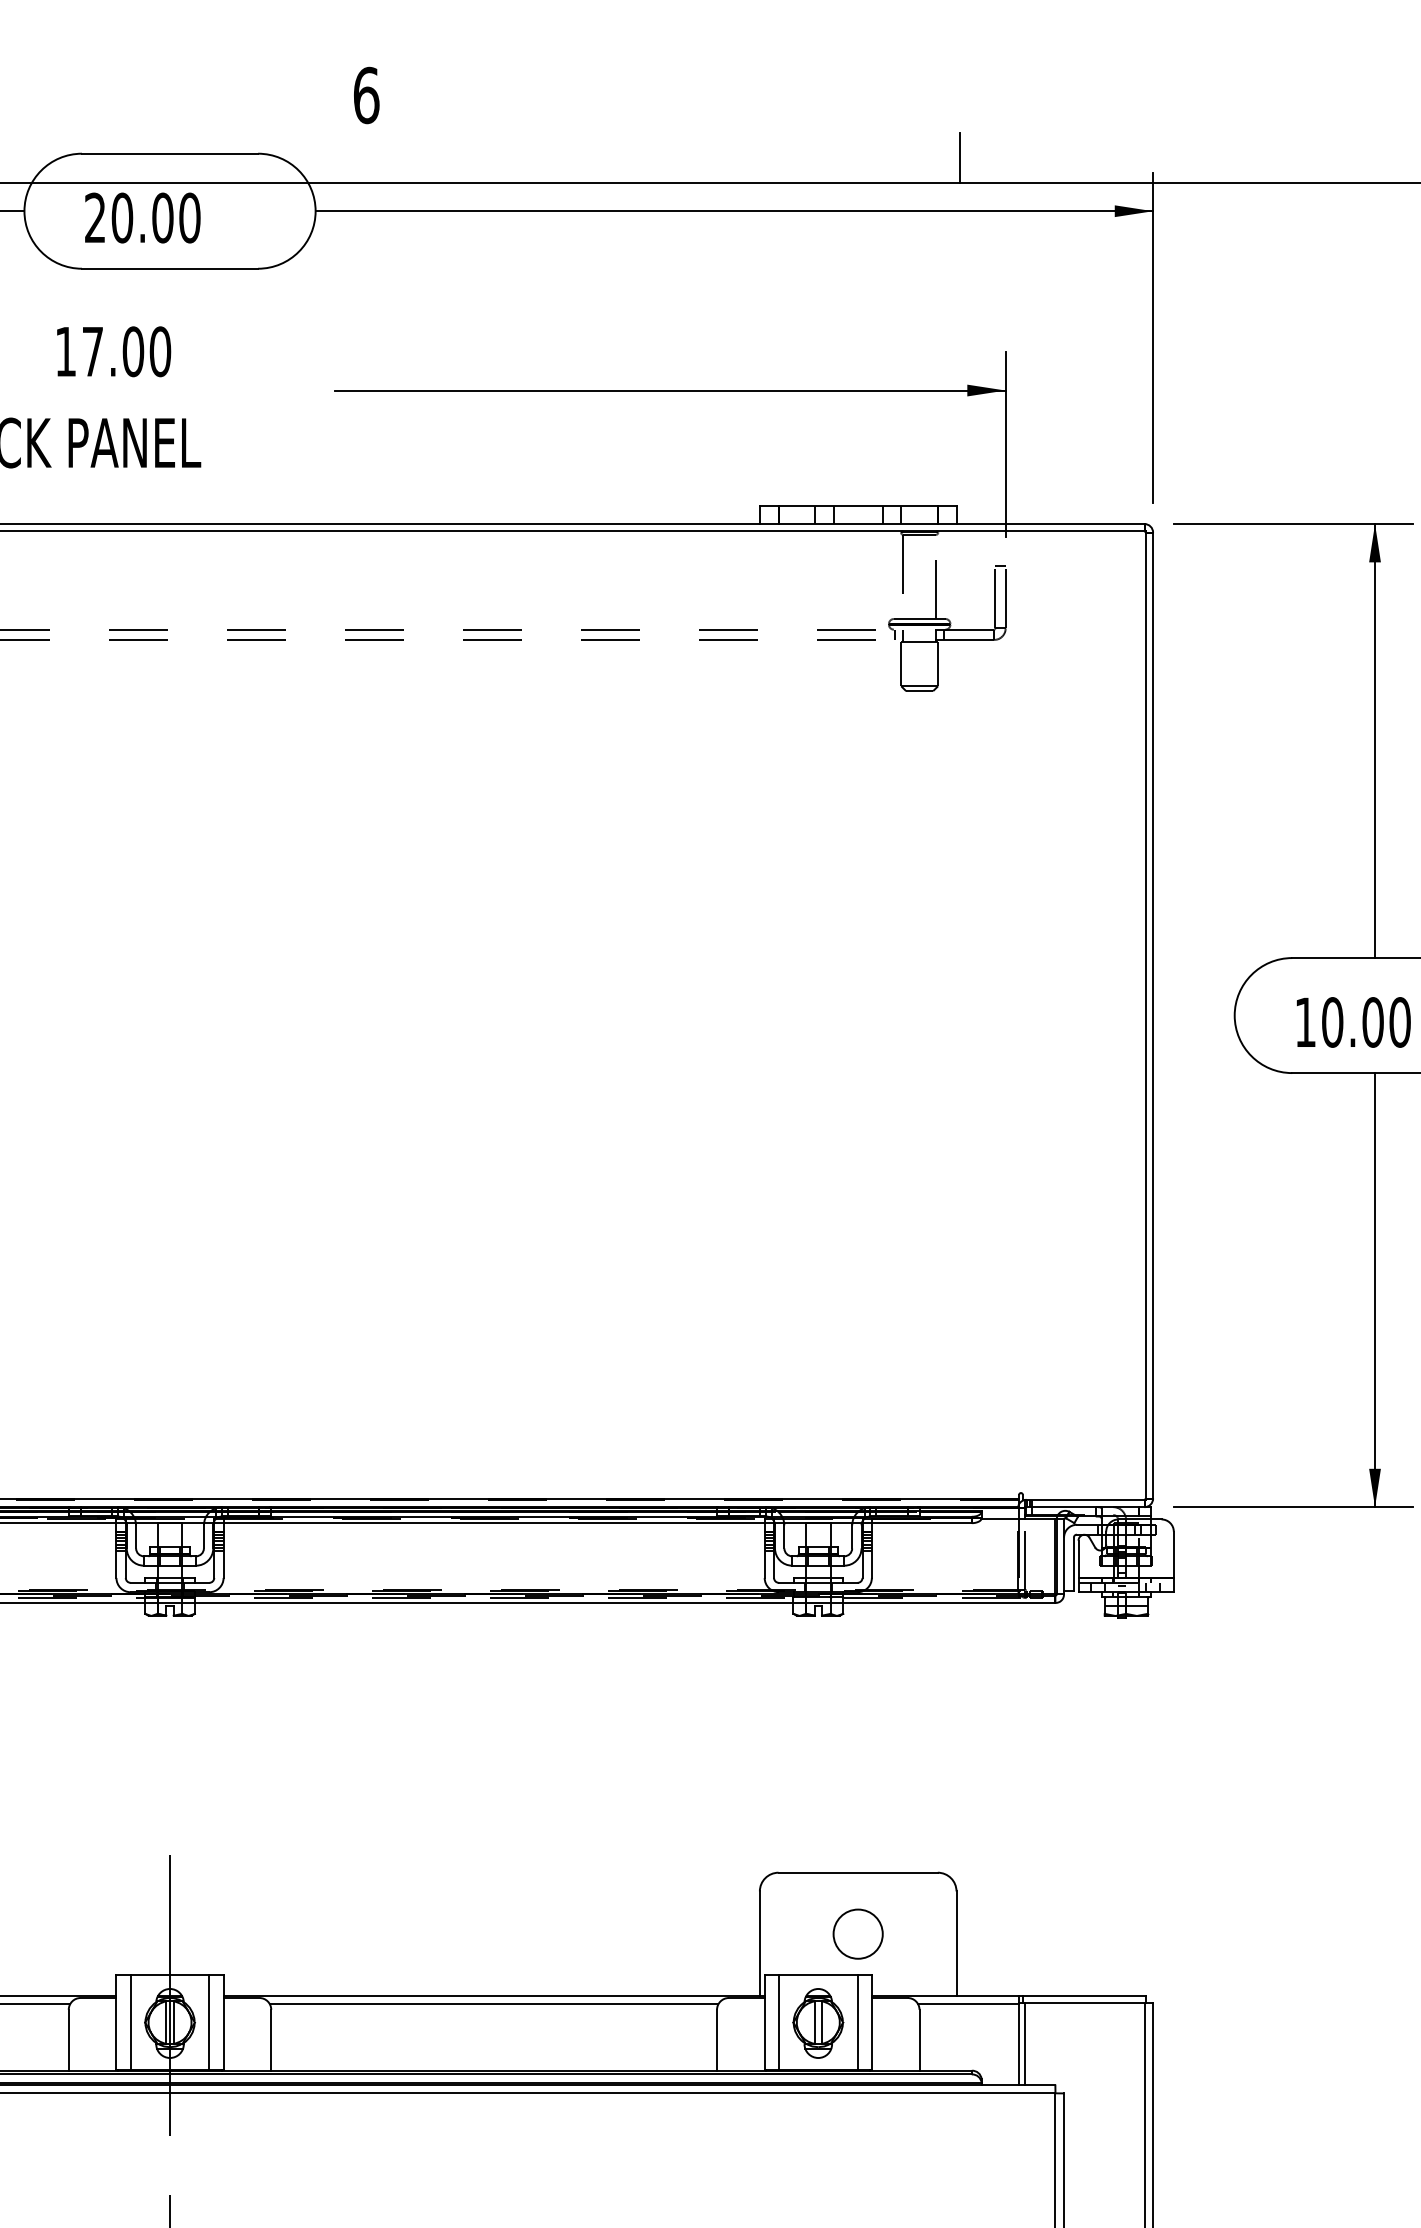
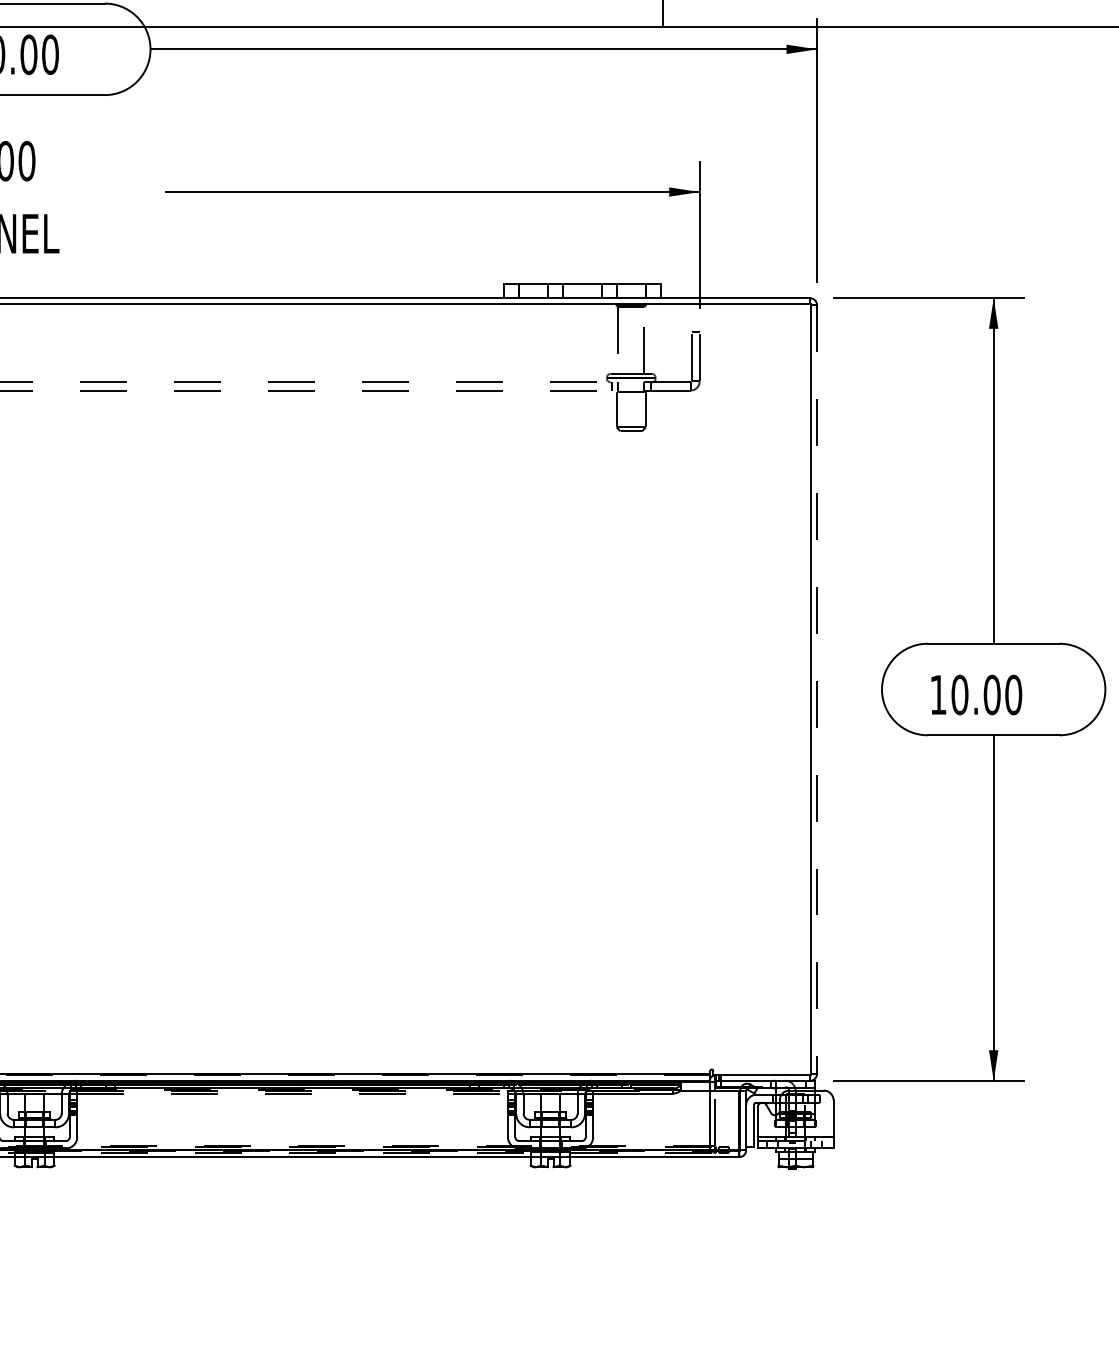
line: (1153, 1015) -> (817, 689), solid -> dashed
line: (494, 1523) -> (292, 1093), solid -> dashed

